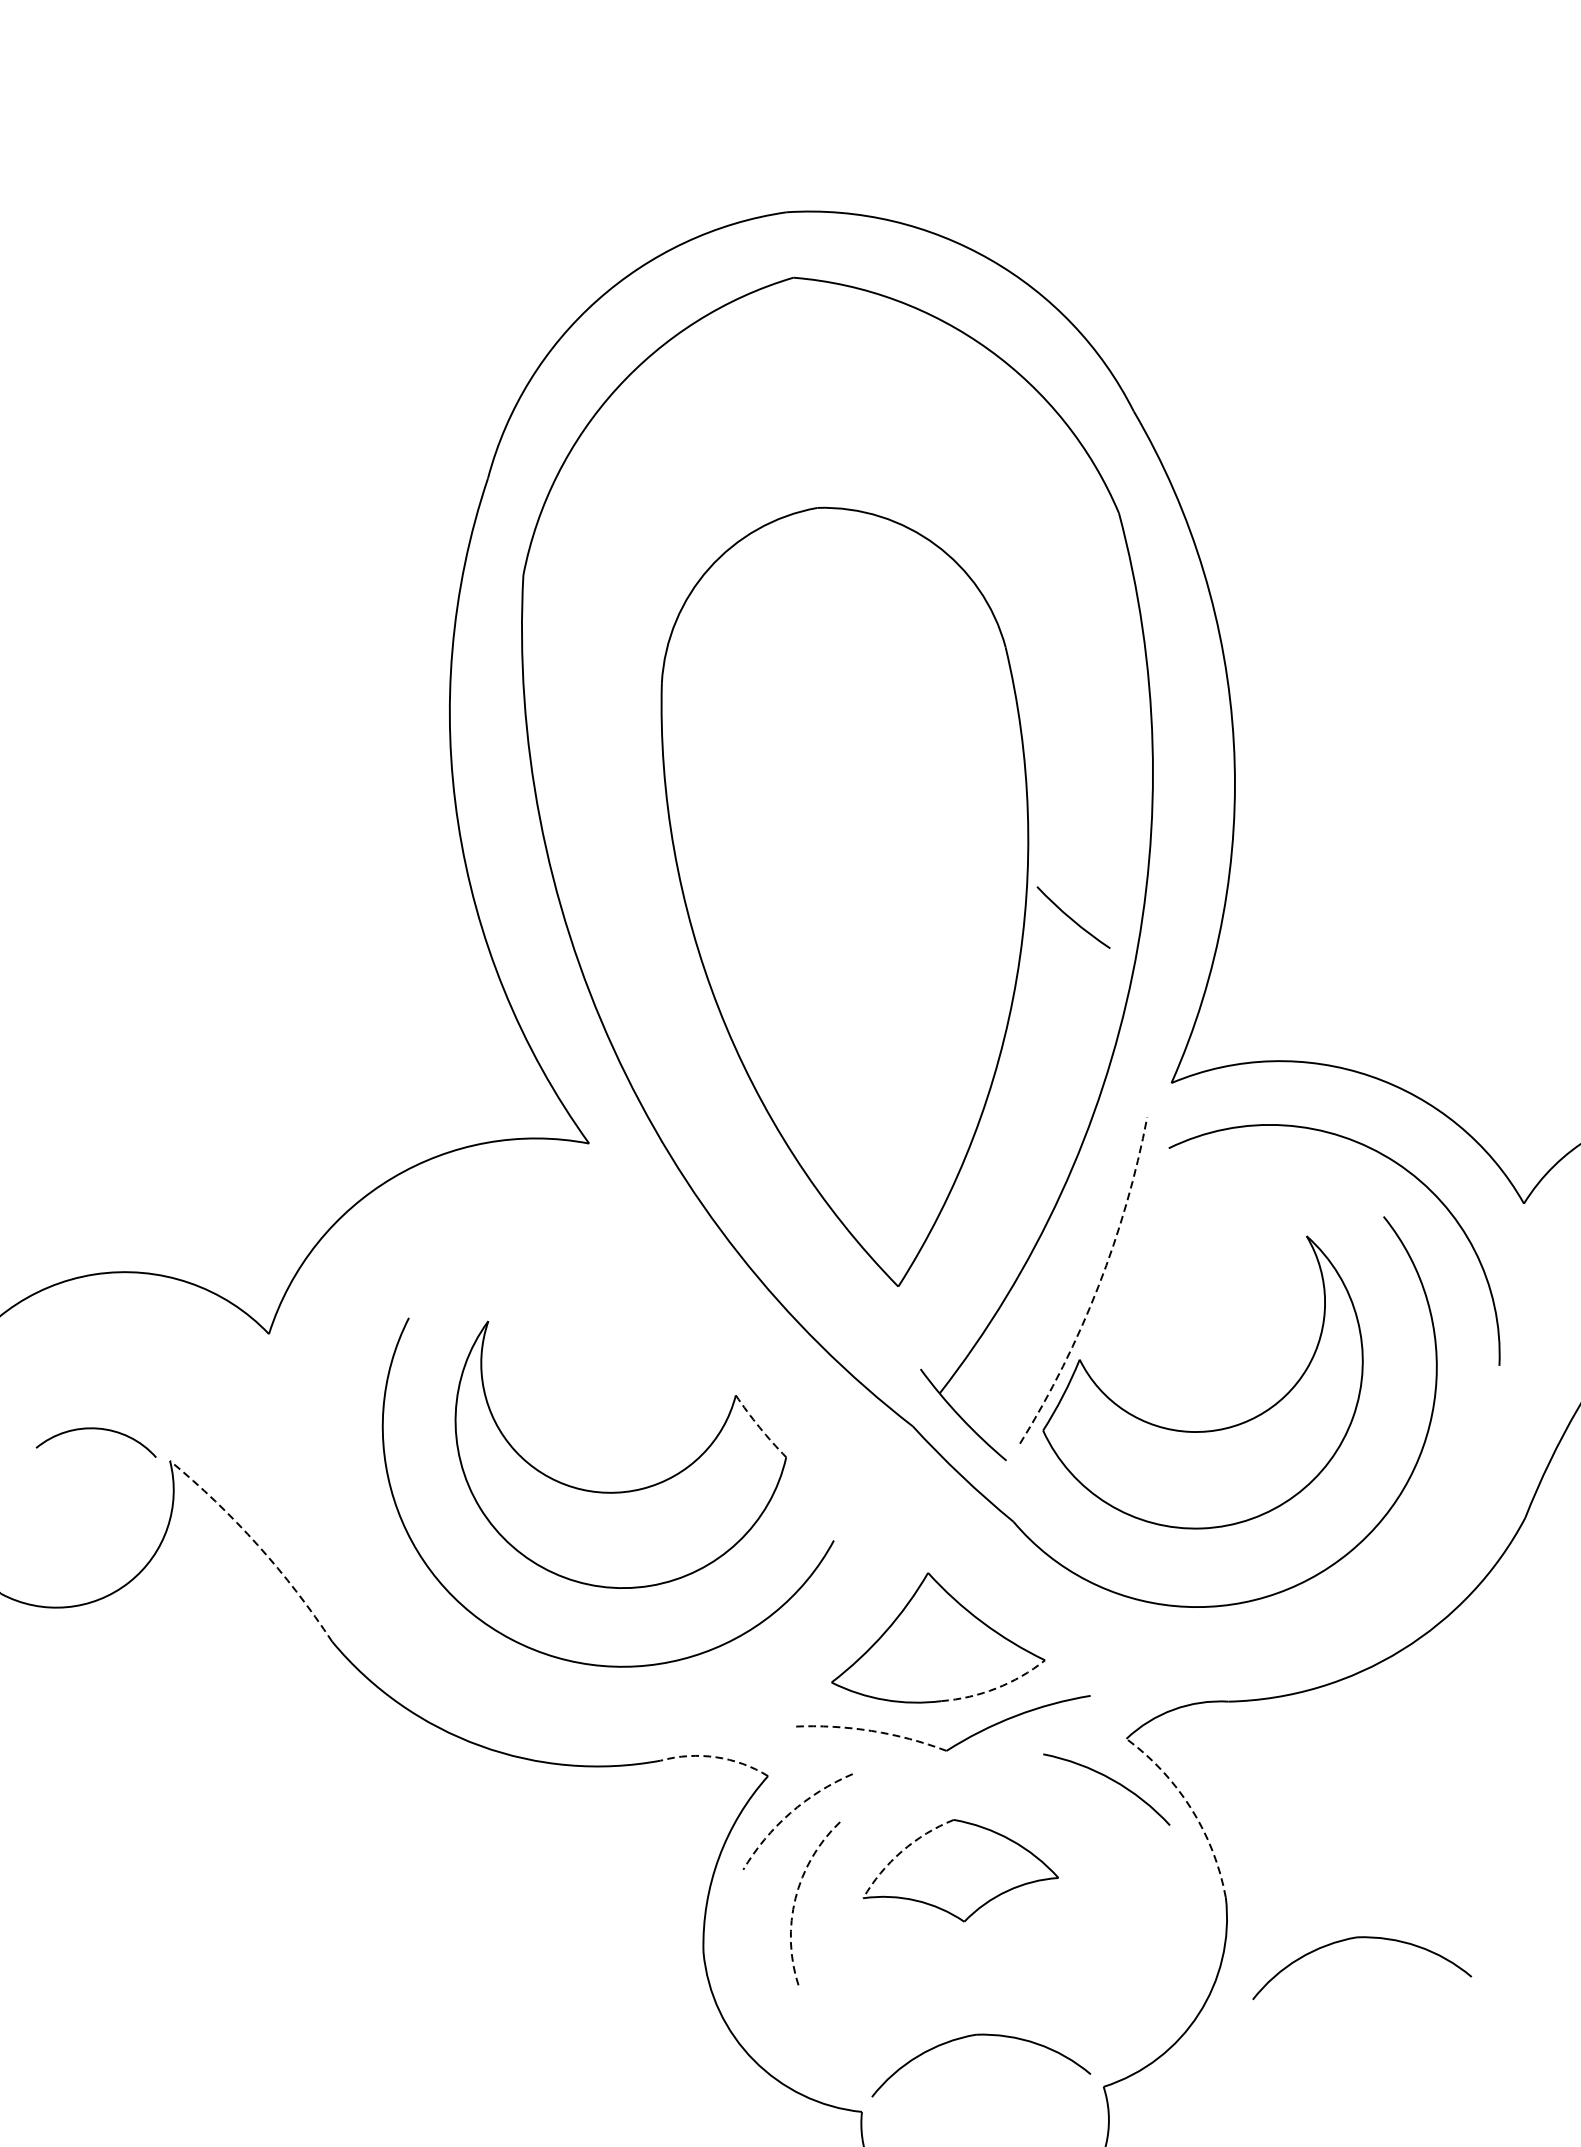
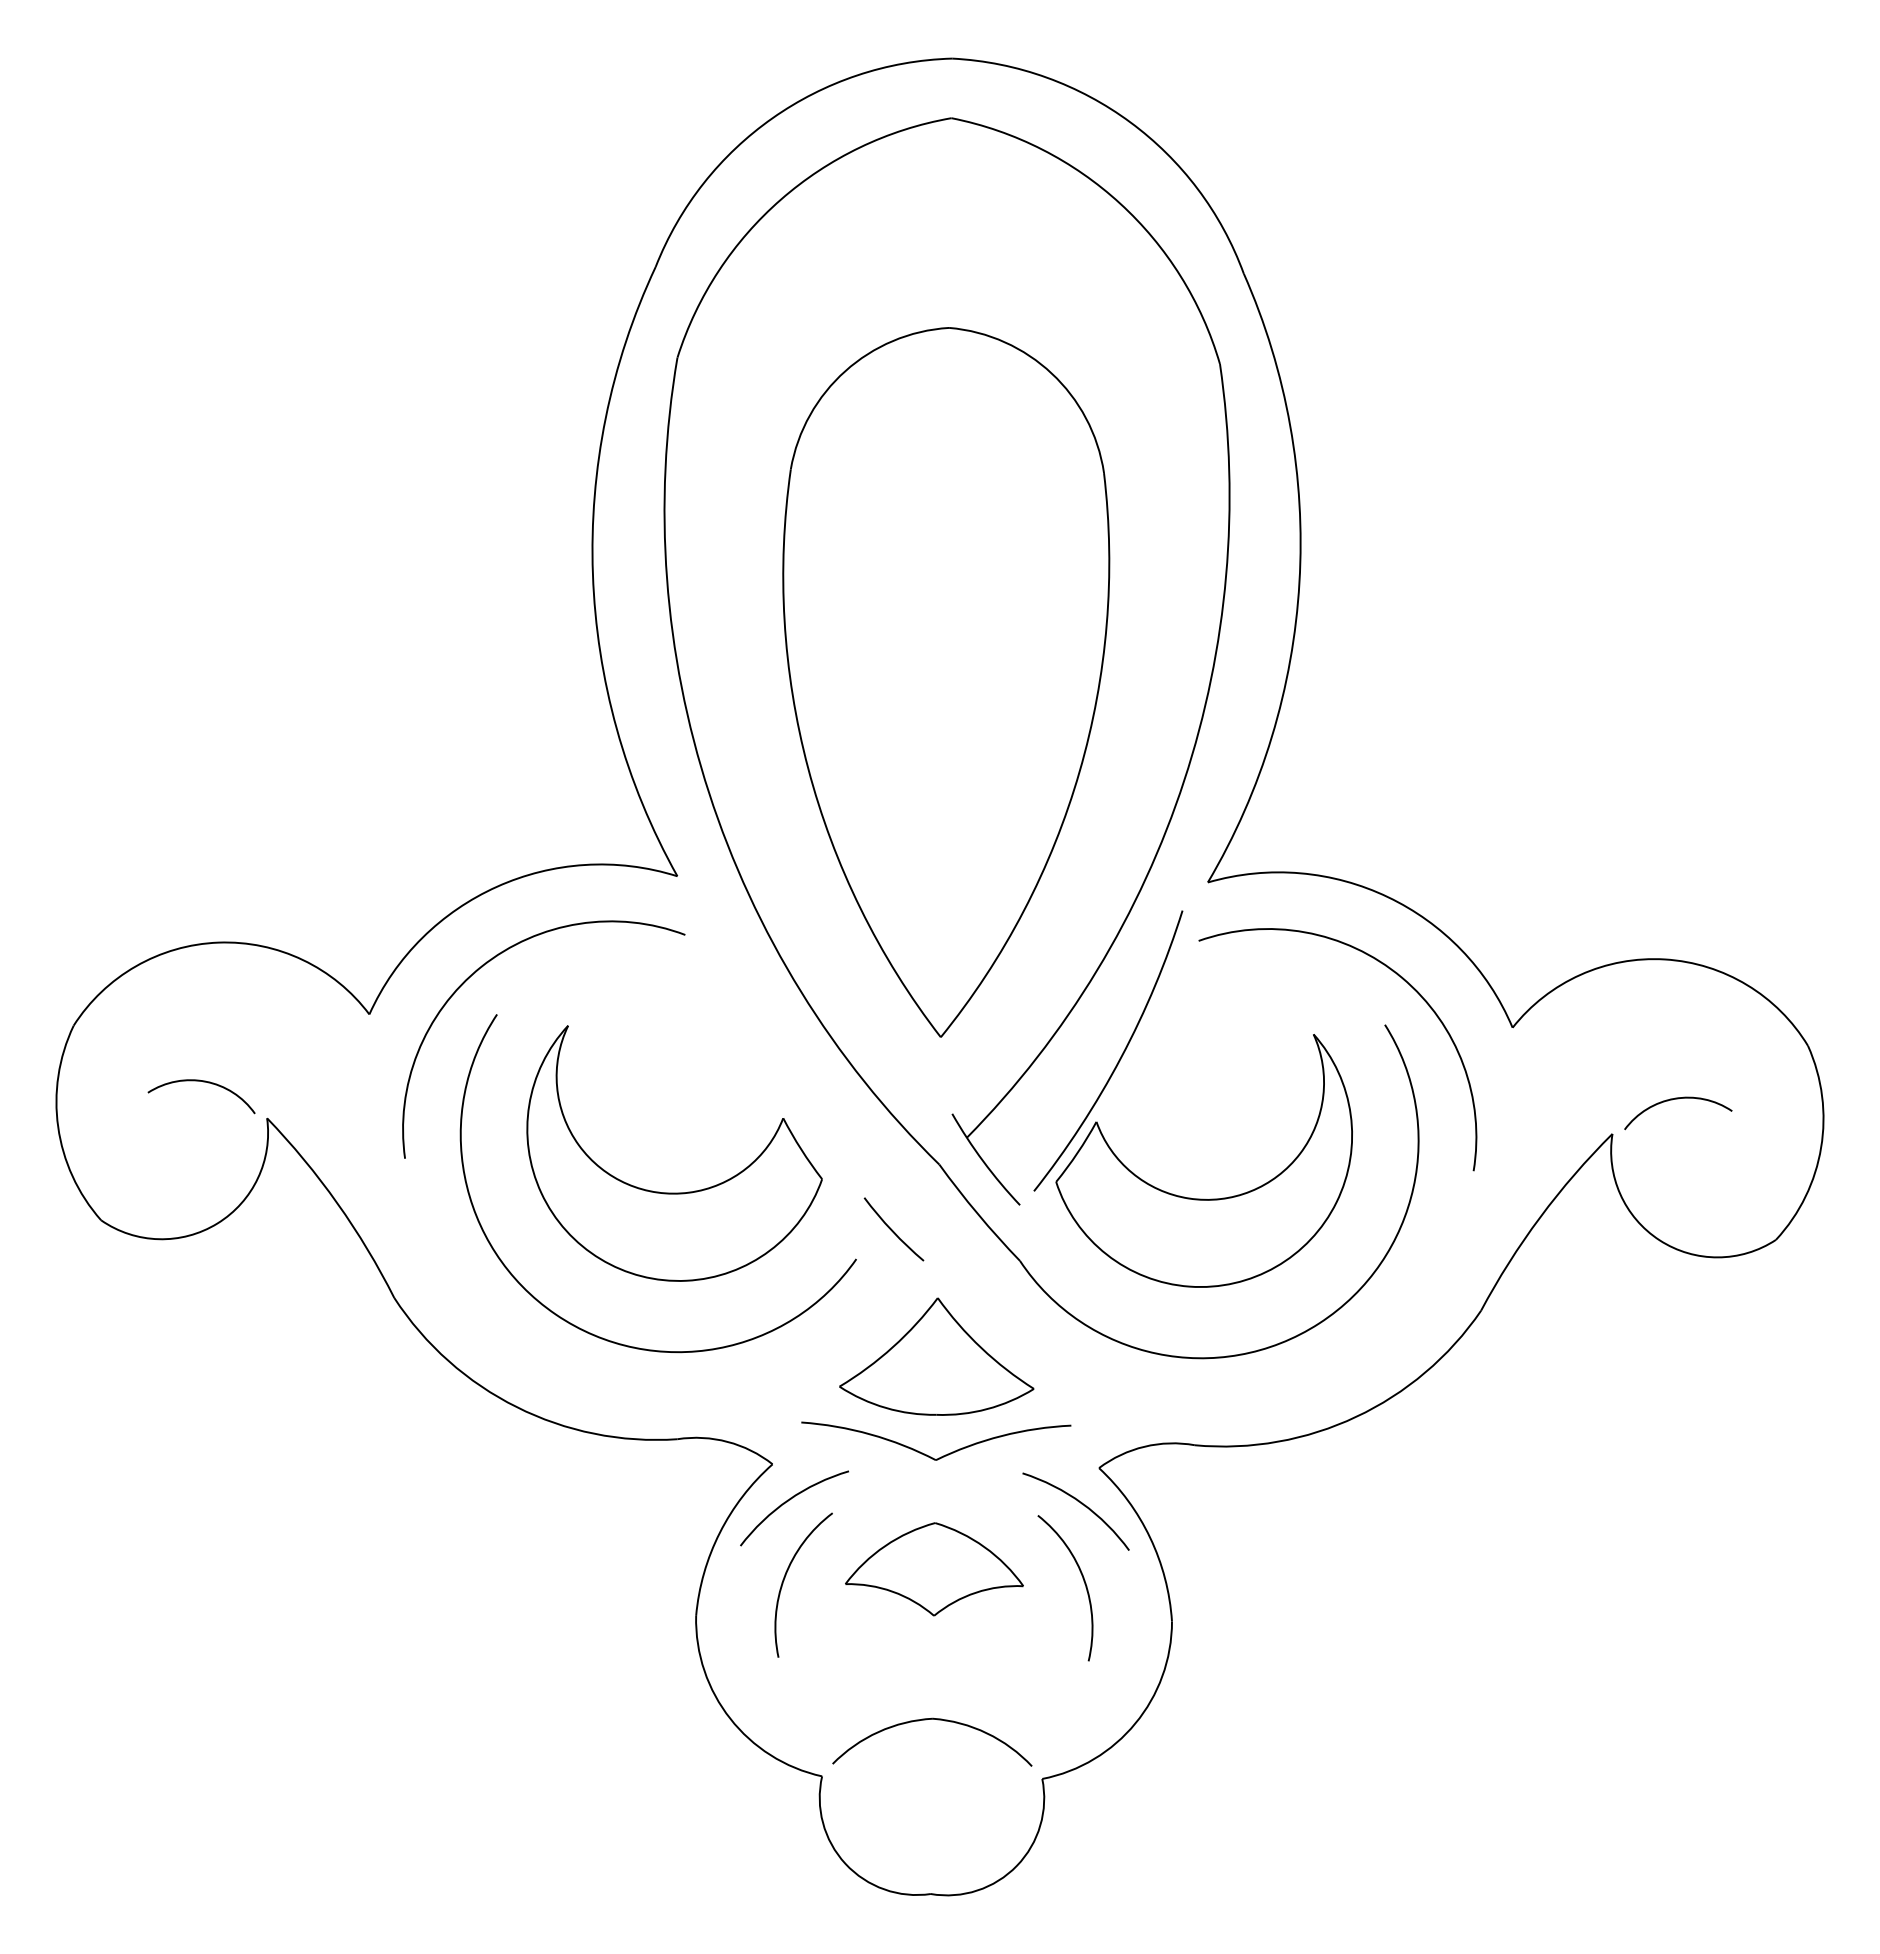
arc: (1071, 917) -> (892, 1229), moved
arc: (391, 1264) -> (486, 964), added
arc: (1098, 1285) -> (1121, 1057), dashed -> solid
arc: (759, 1427) -> (801, 1149), dashed -> solid
arc: (258, 1545) -> (337, 1203), dashed -> solid
arc: (996, 1688) -> (987, 1409), dashed -> solid
arc: (871, 1731) -> (870, 1434), dashed -> solid
arc: (715, 1756) -> (727, 1441), dashed -> solid
arc: (1191, 1808) -> (1150, 1537), dashed -> solid
arc: (789, 1812) -> (788, 1499), dashed -> solid
arc: (902, 1851) -> (885, 1546), dashed -> solid
arc: (1123, 1865) -> (1083, 1581), added
arc: (795, 1898) -> (784, 1577), dashed -> solid
part: (1362, 1938) -> (1290, 1672), removed

